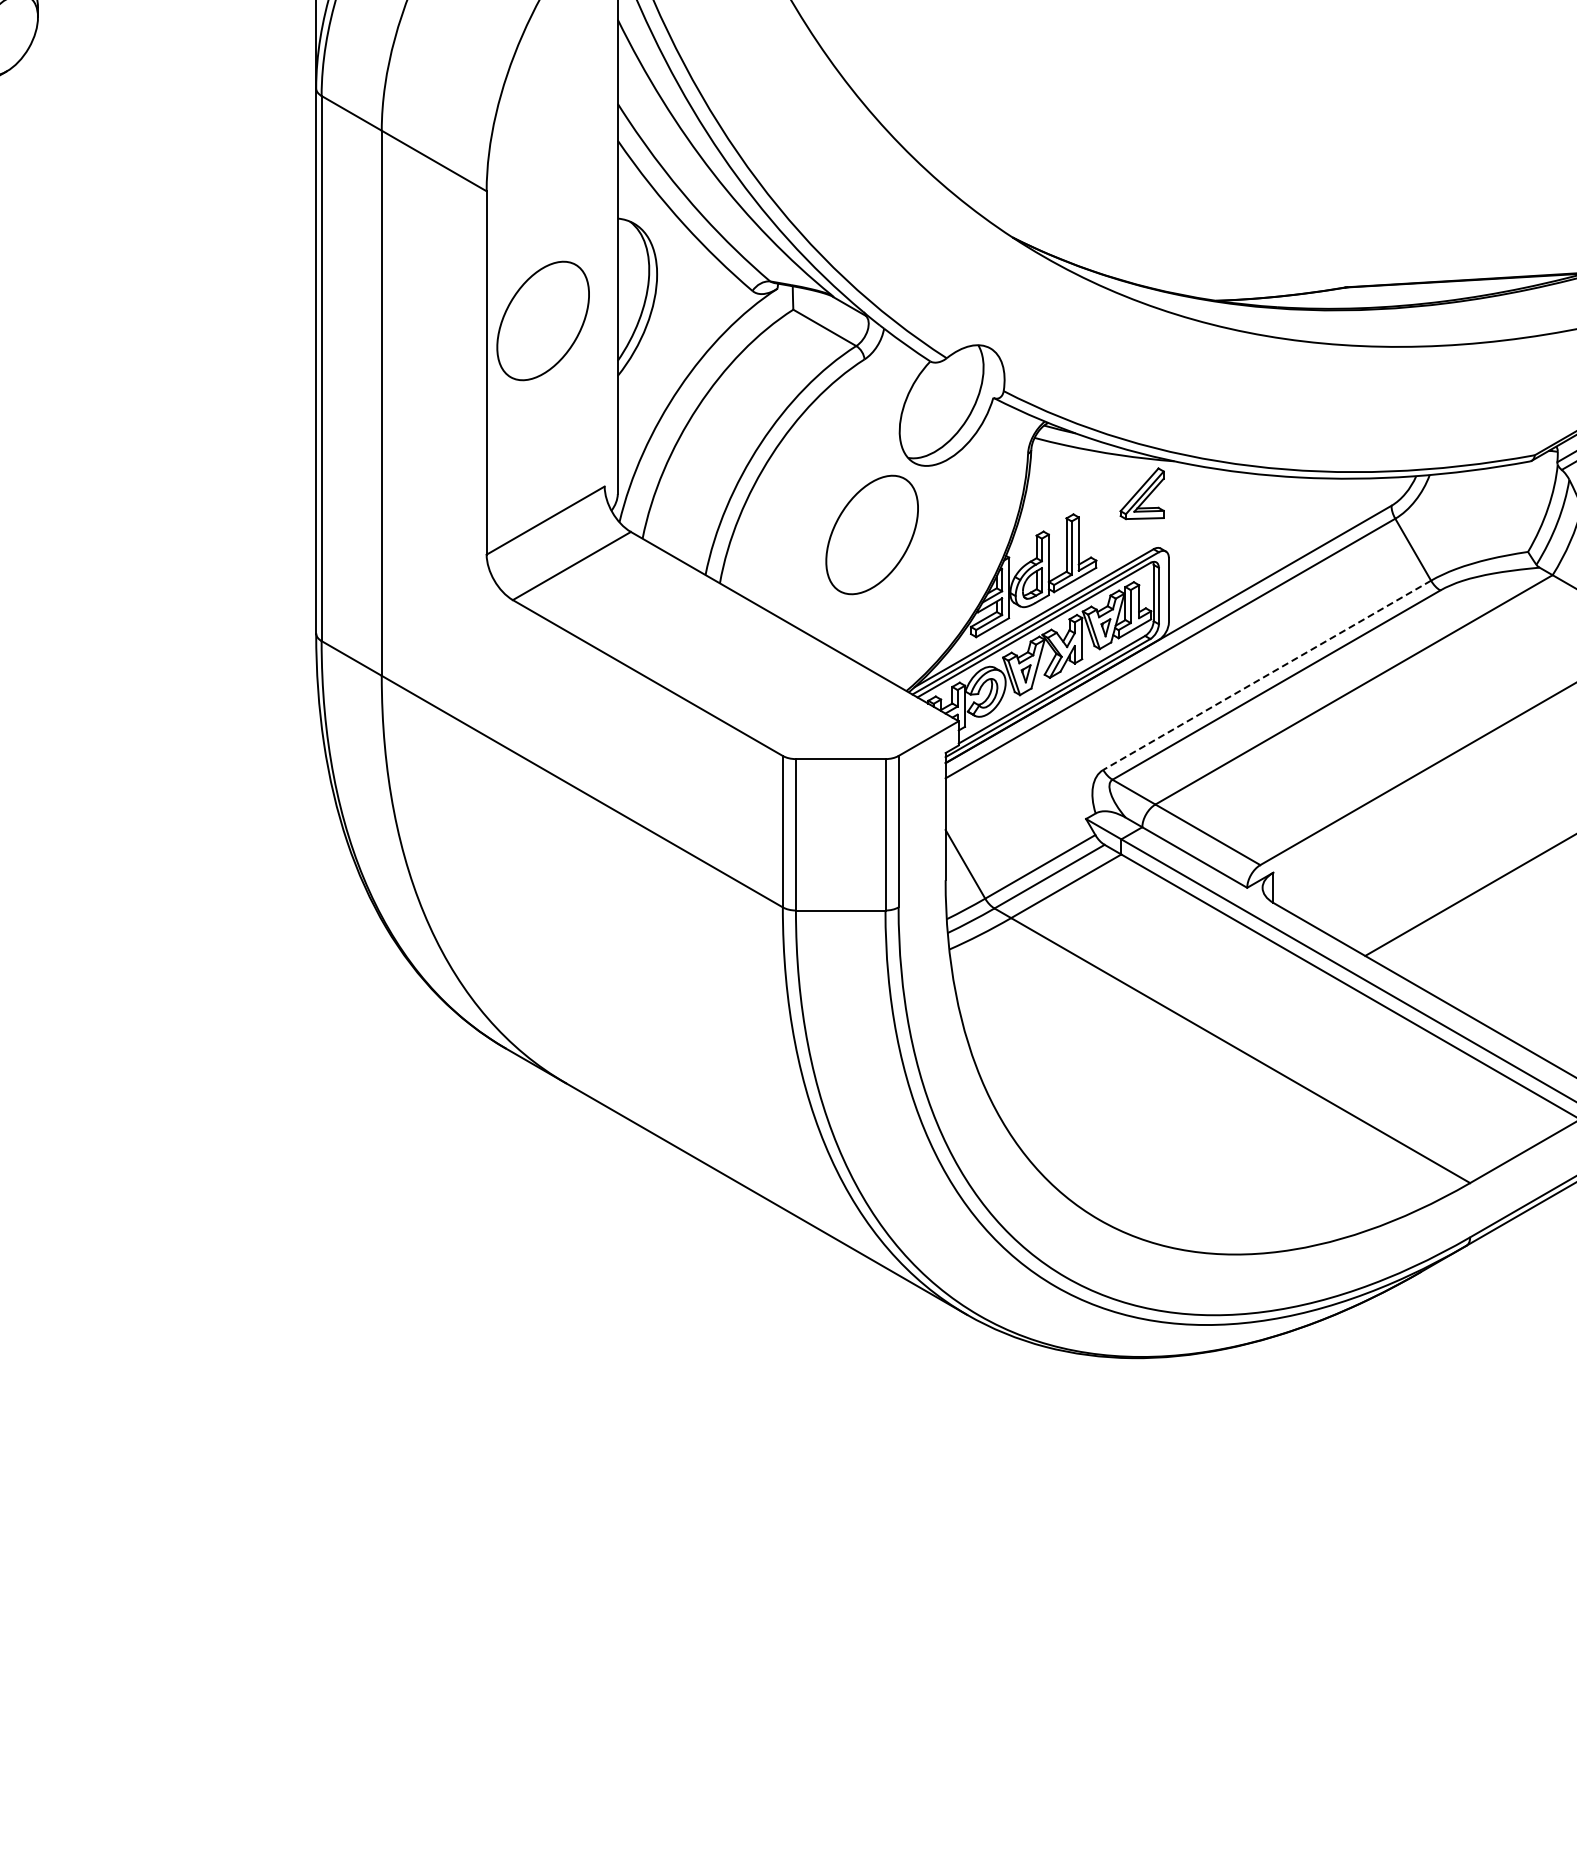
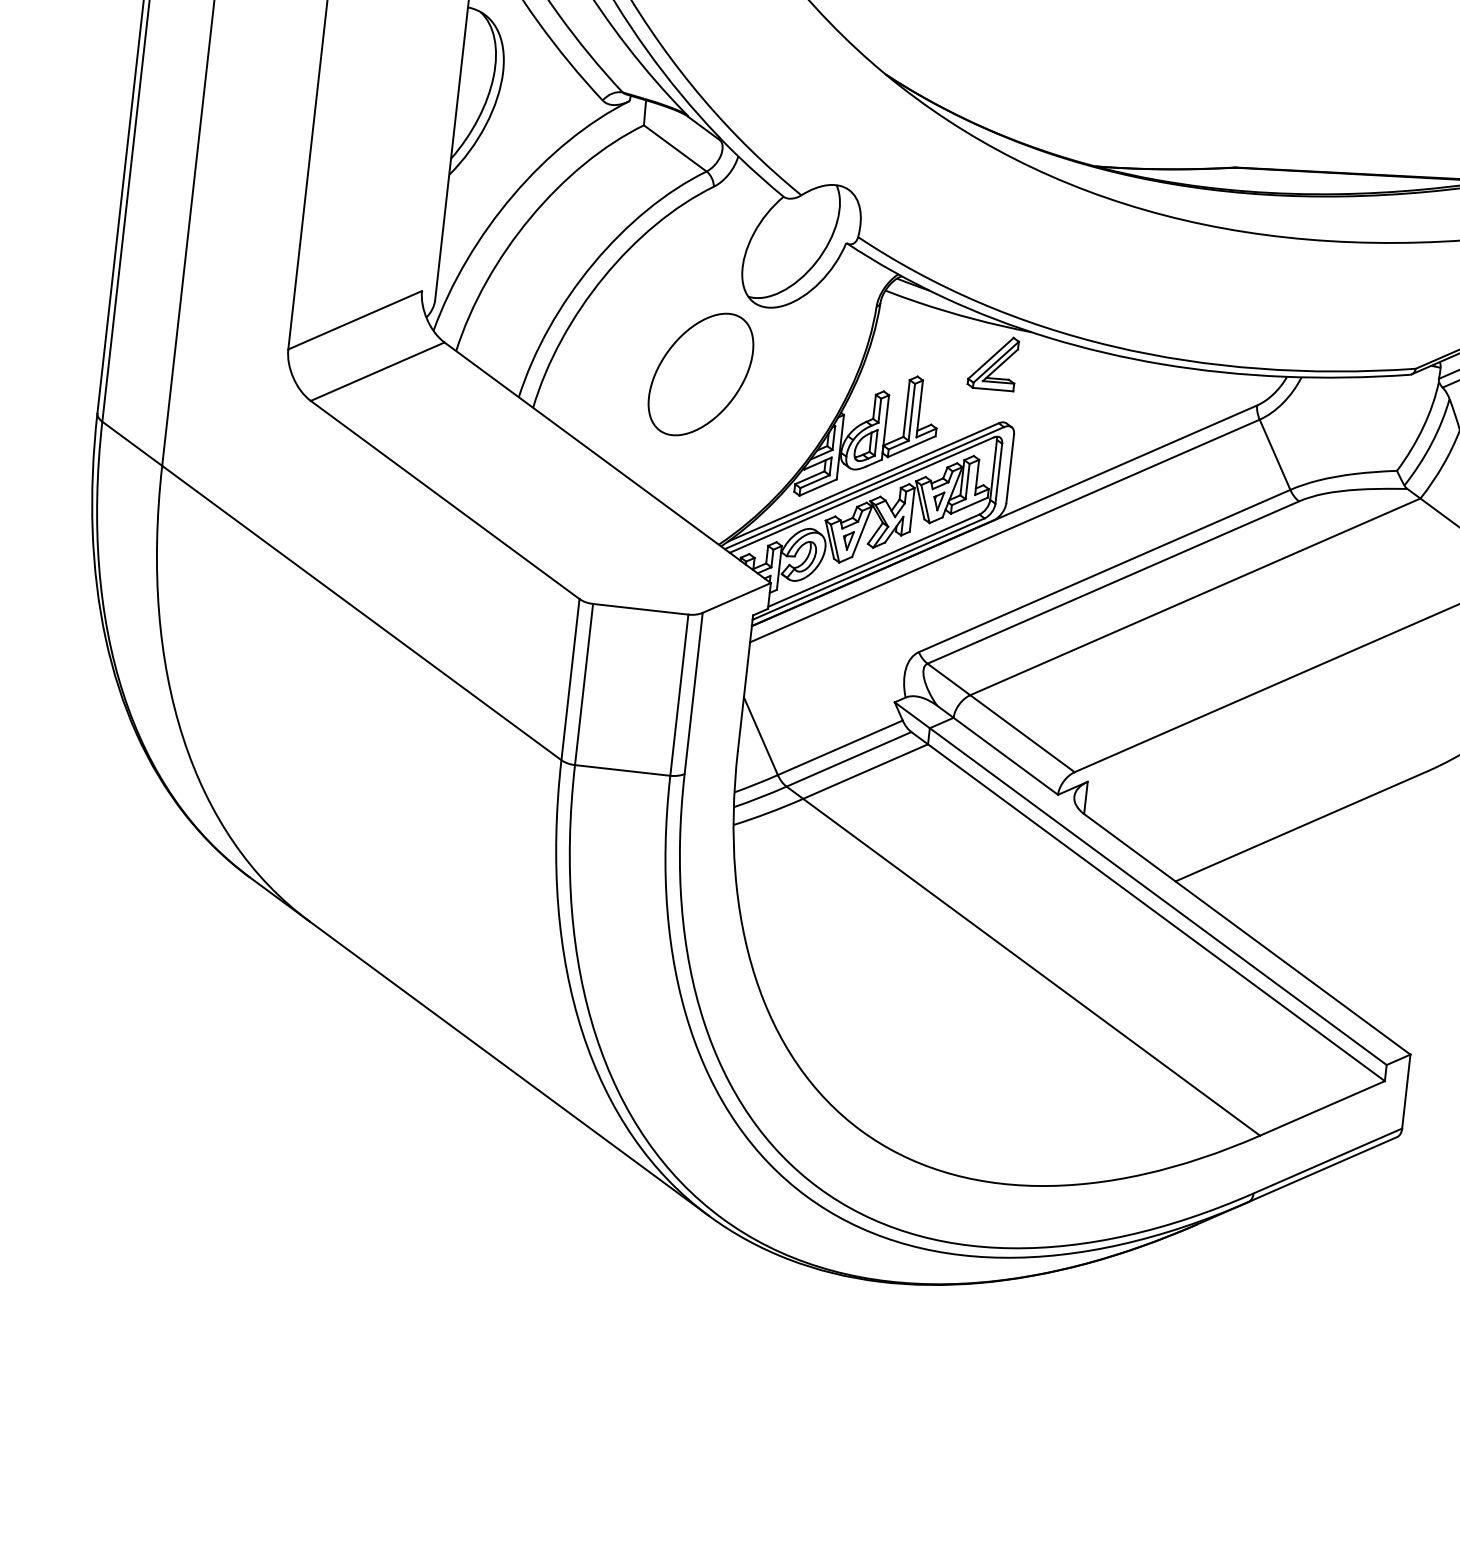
part: (542, 320) -> (375, 106), removed
line: (1266, 675) -> (1103, 571), dashed -> solid

